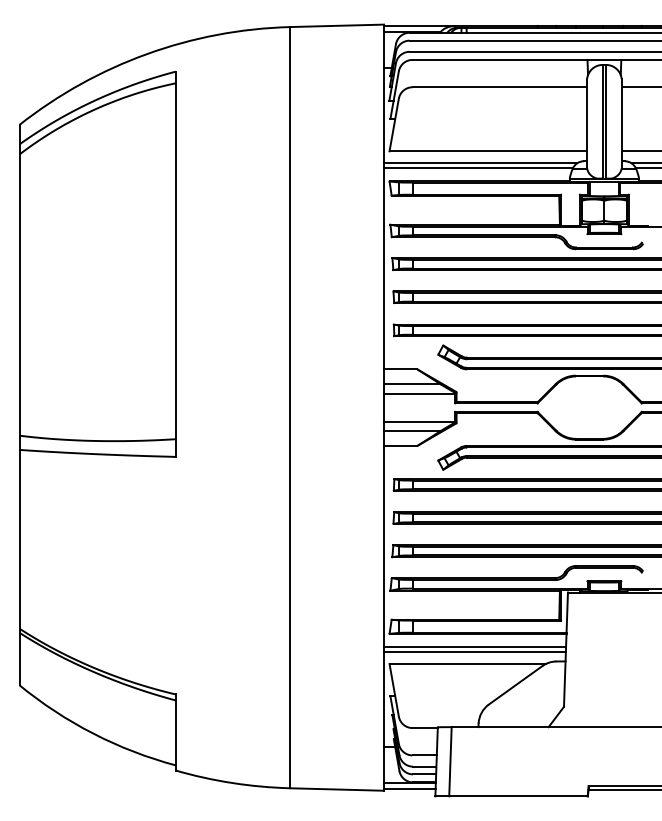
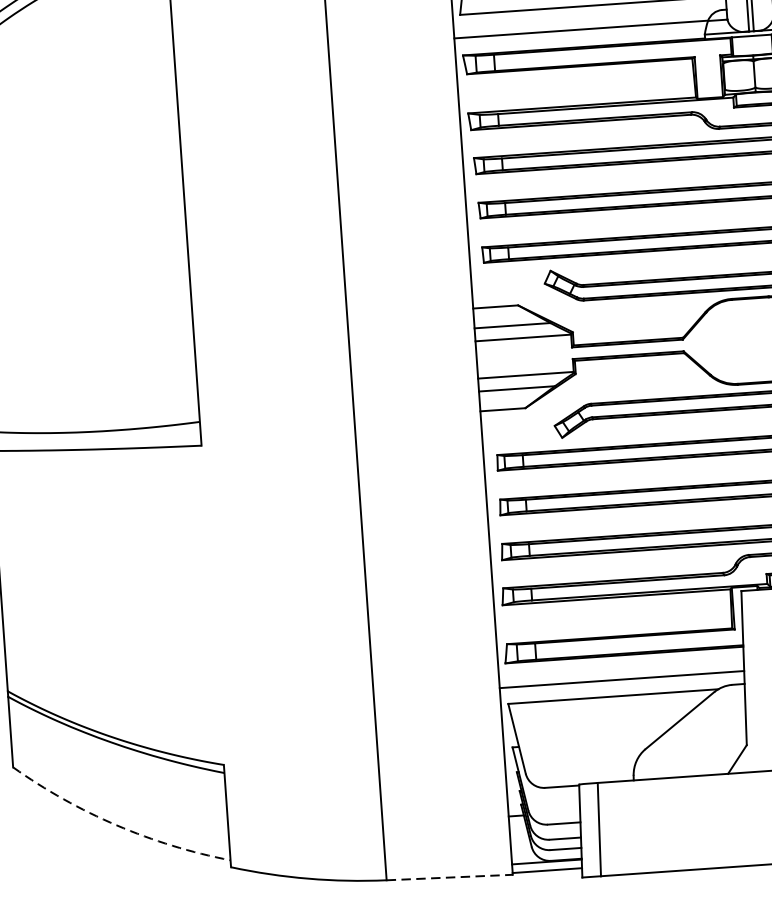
line: (480, 163) -> (583, 22), removed
line: (475, 646) -> (622, 672), removed
arc: (93, 733) -> (116, 825), solid -> dashed
line: (337, 789) -> (450, 877), solid -> dashed

